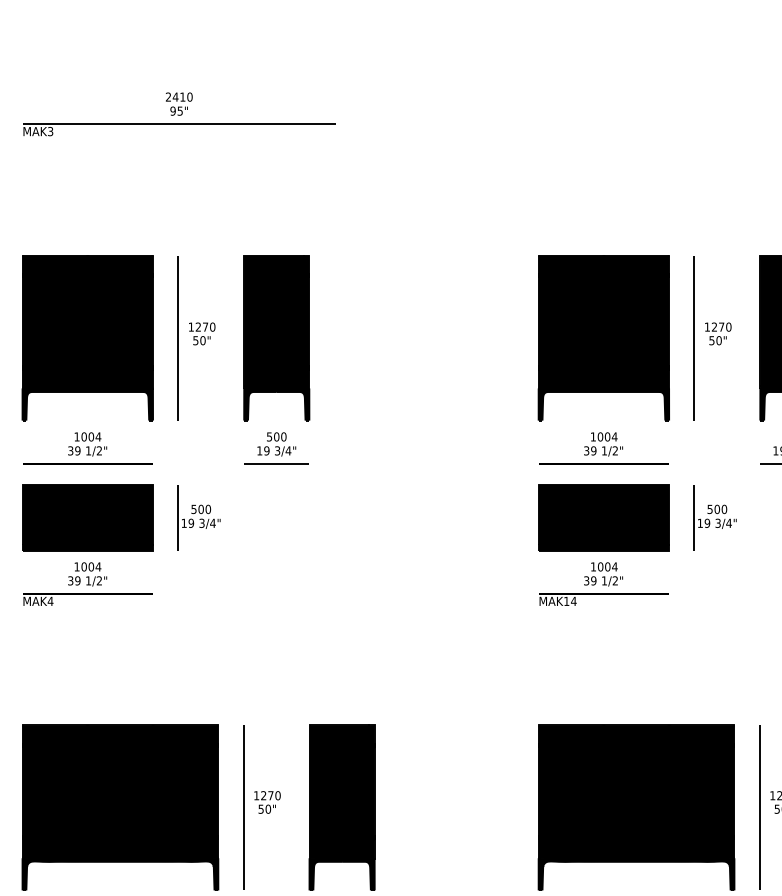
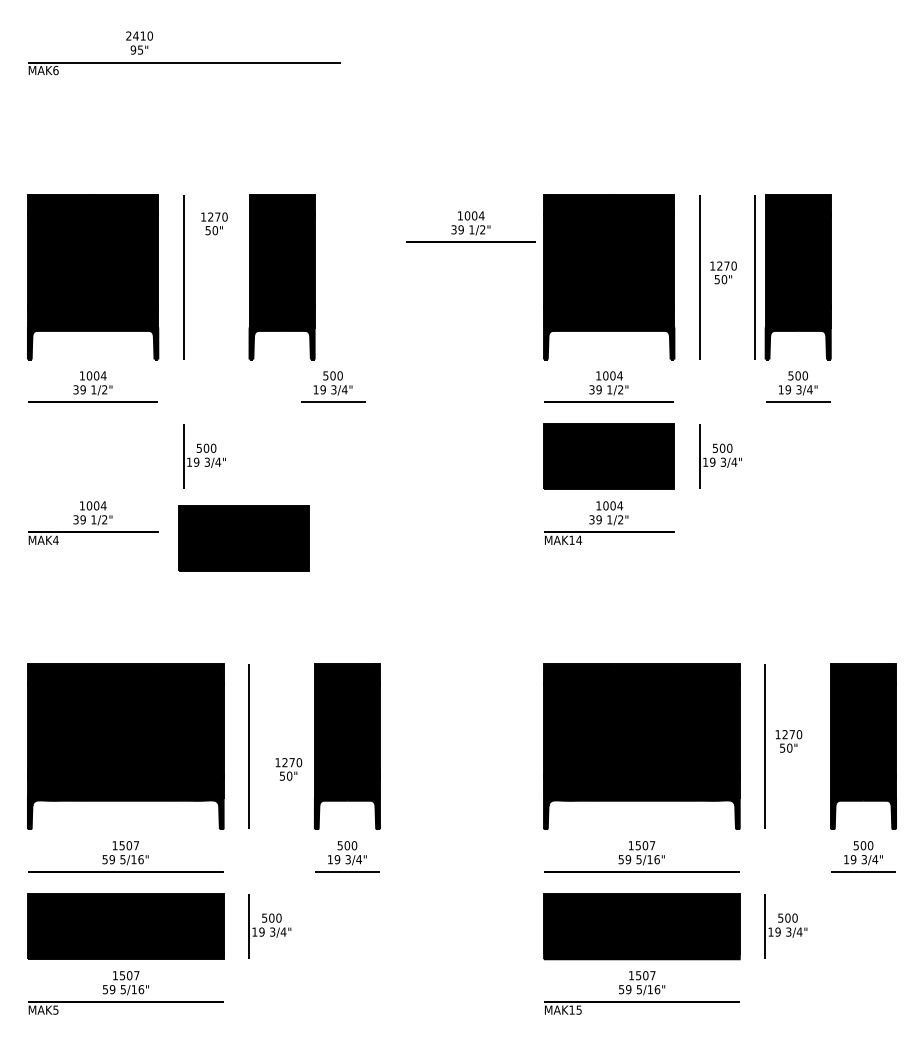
text: (179, 103) -> (139, 42), moved
text: (50, 131) -> (55, 70), MAK3 -> MAK6
part: (465, 287) -> (470, 226), added
text: (202, 333) -> (214, 223), moved
line: (749, 338) -> (754, 277), added
part: (277, 447) -> (333, 386), moved
part: (87, 517) -> (243, 538), moved
text: (267, 802) -> (288, 769), moved

